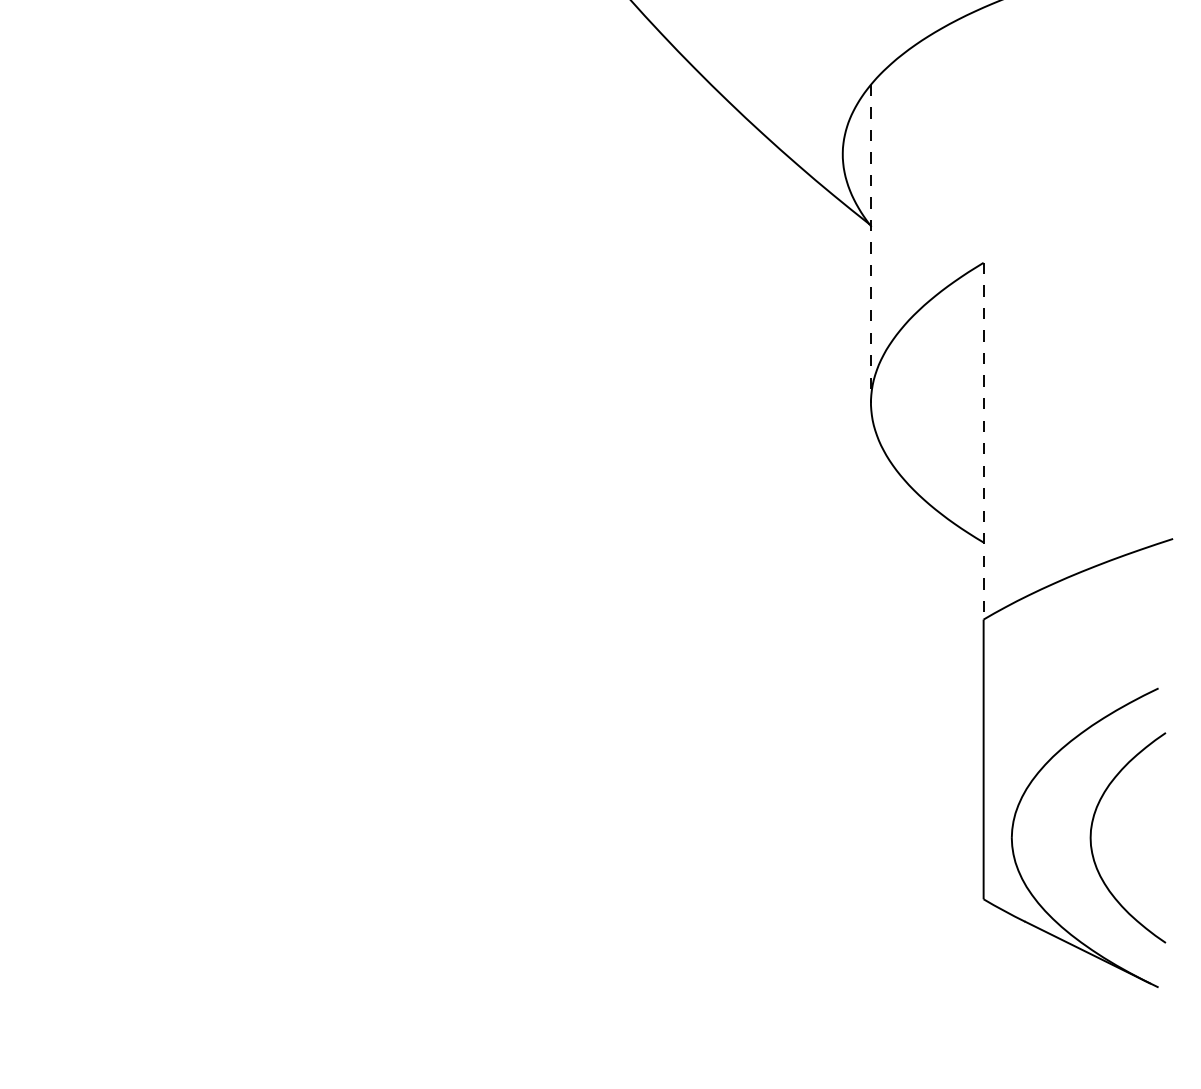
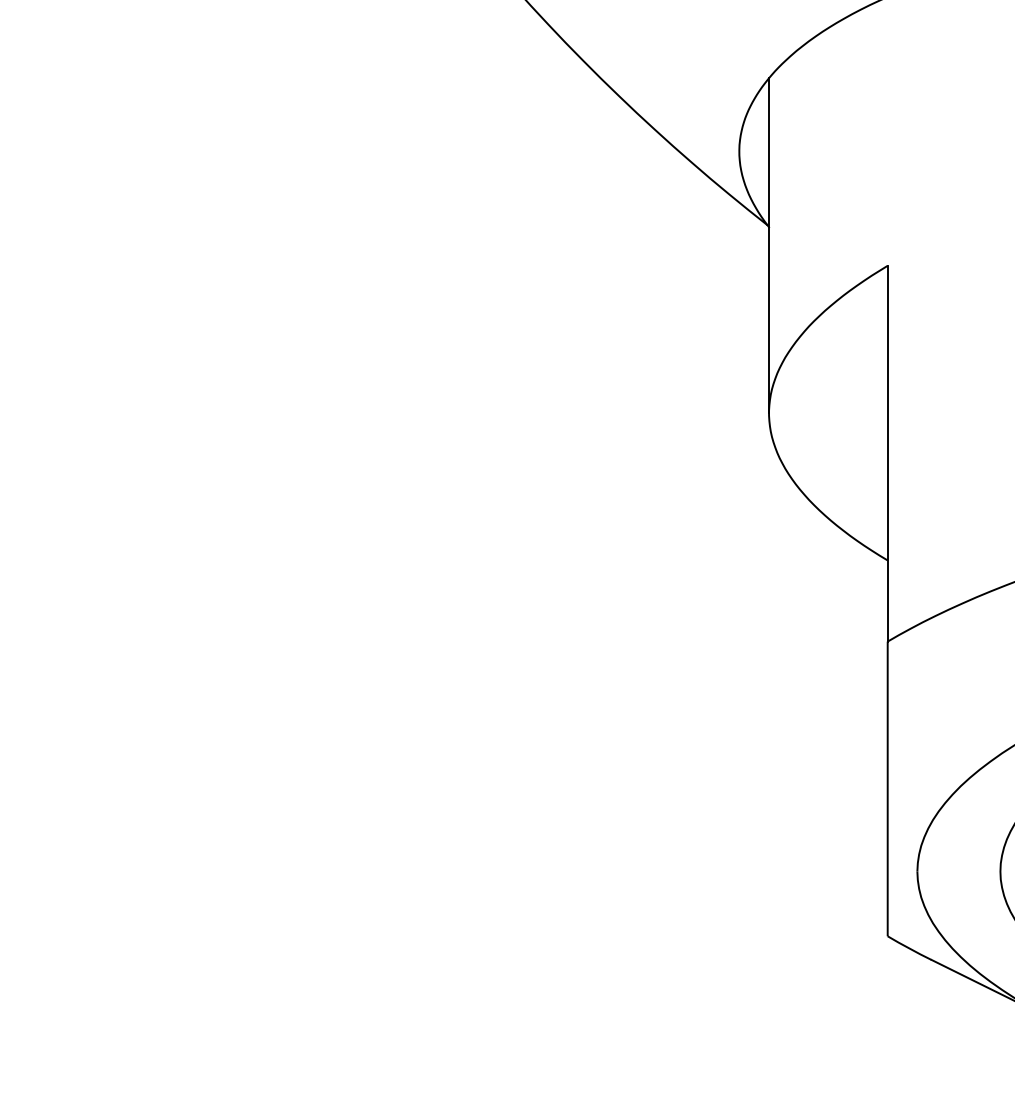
line: (870, 244) -> (768, 246), dashed -> solid
line: (983, 441) -> (887, 454), dashed -> solid

